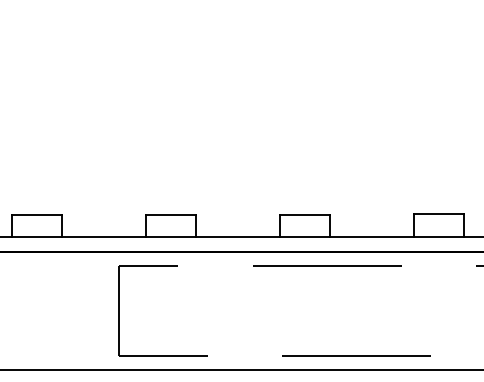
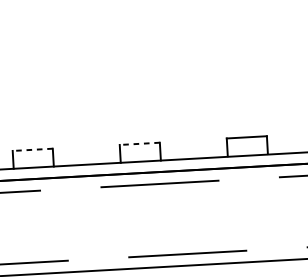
line: (170, 215) -> (32, 150), solid -> dashed
line: (304, 215) -> (139, 144), solid -> dashed

